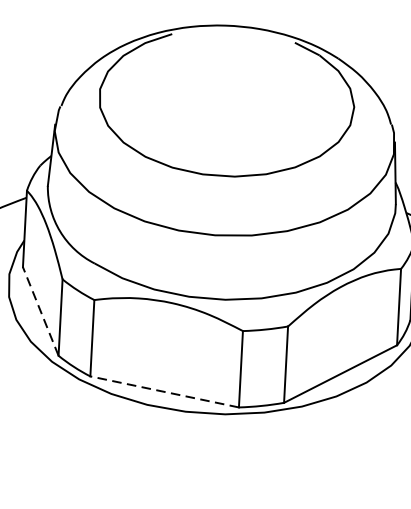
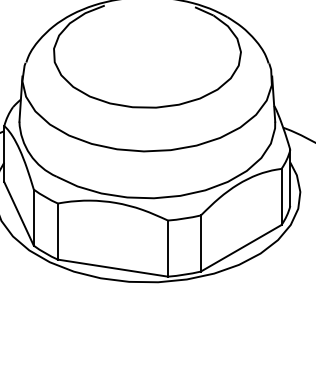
line: (40, 310) -> (18, 213), dashed -> solid
line: (164, 392) -> (112, 268), dashed -> solid

